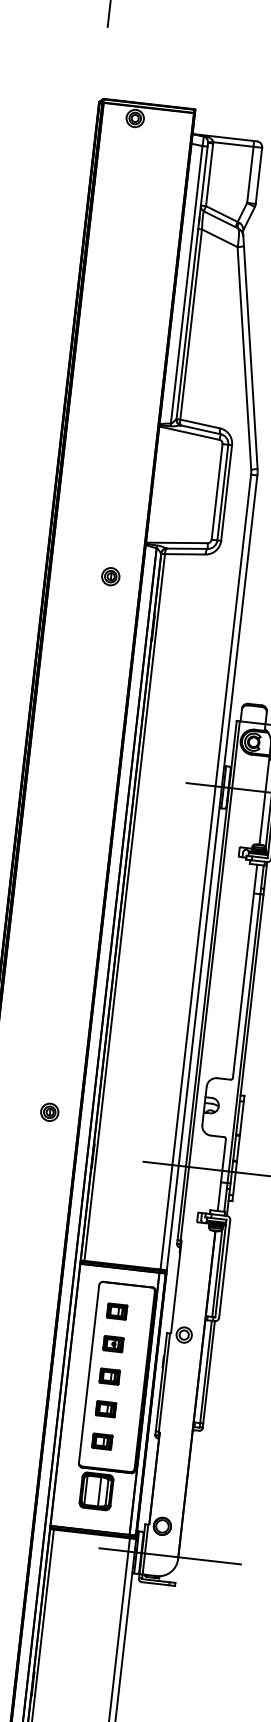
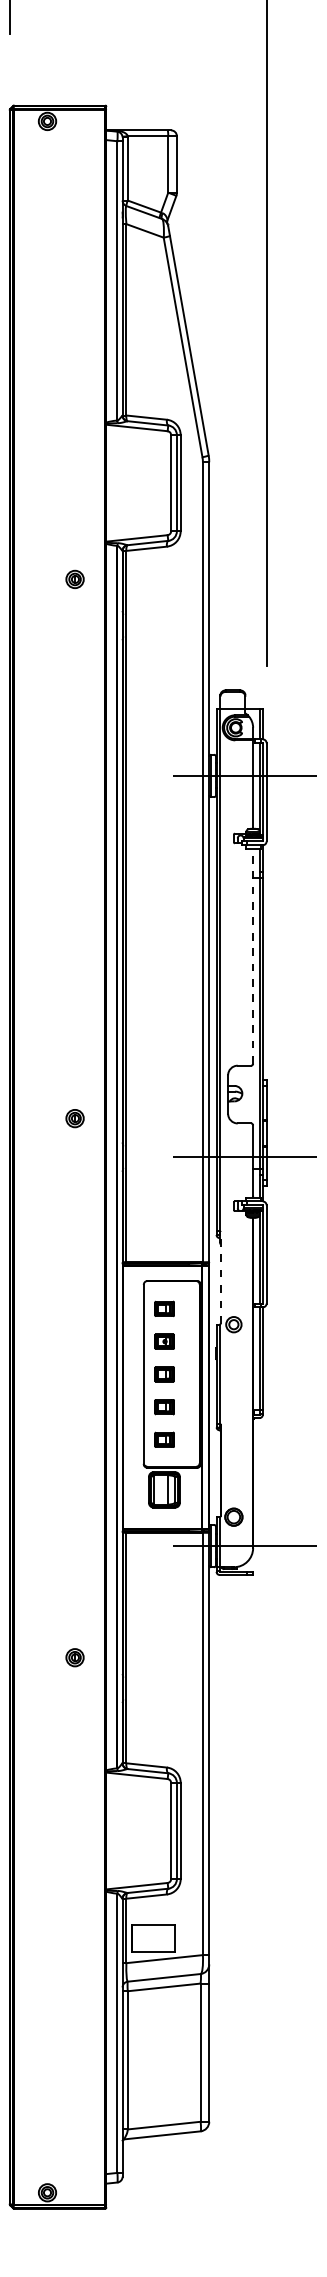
line: (245, 970) -> (253, 955), solid -> dashed
line: (176, 1286) -> (220, 1277), solid -> dashed

